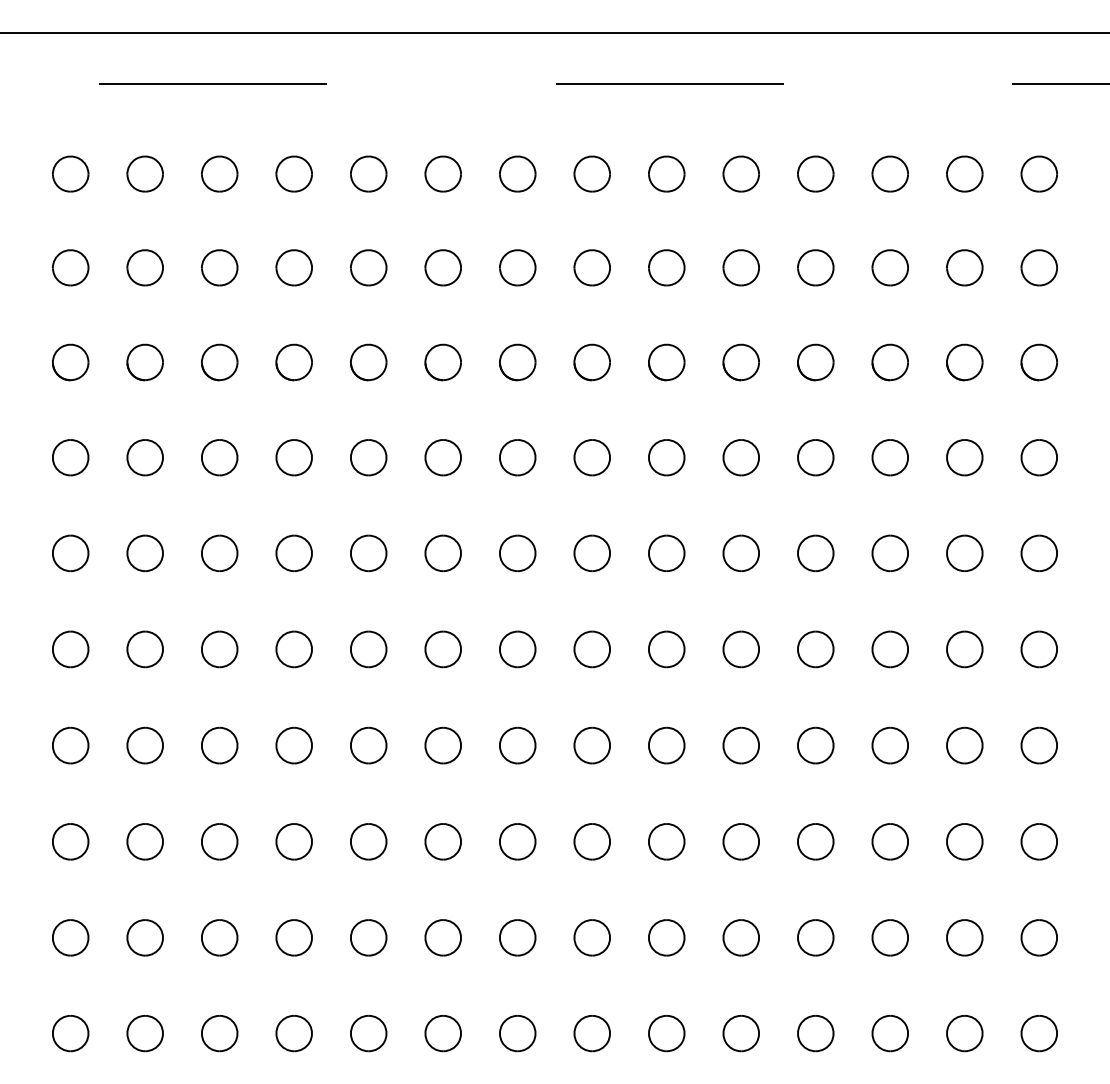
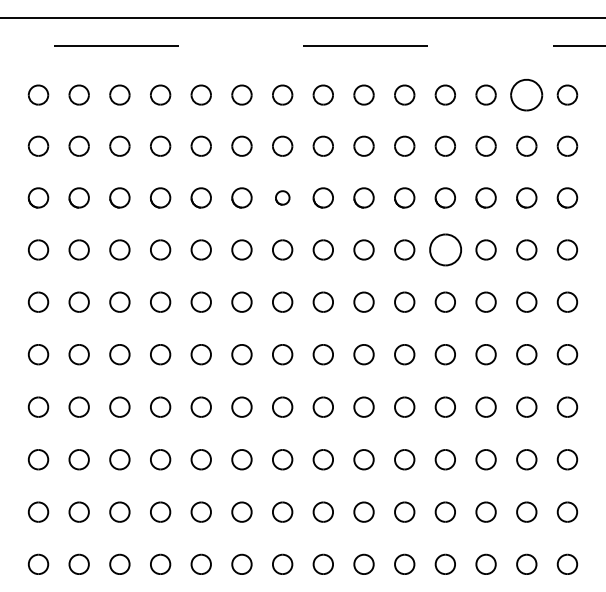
part: (964, 173) -> (526, 94), size x1.6
part: (517, 361) -> (282, 197), size x0.7
part: (814, 456) -> (444, 249), size x1.6

